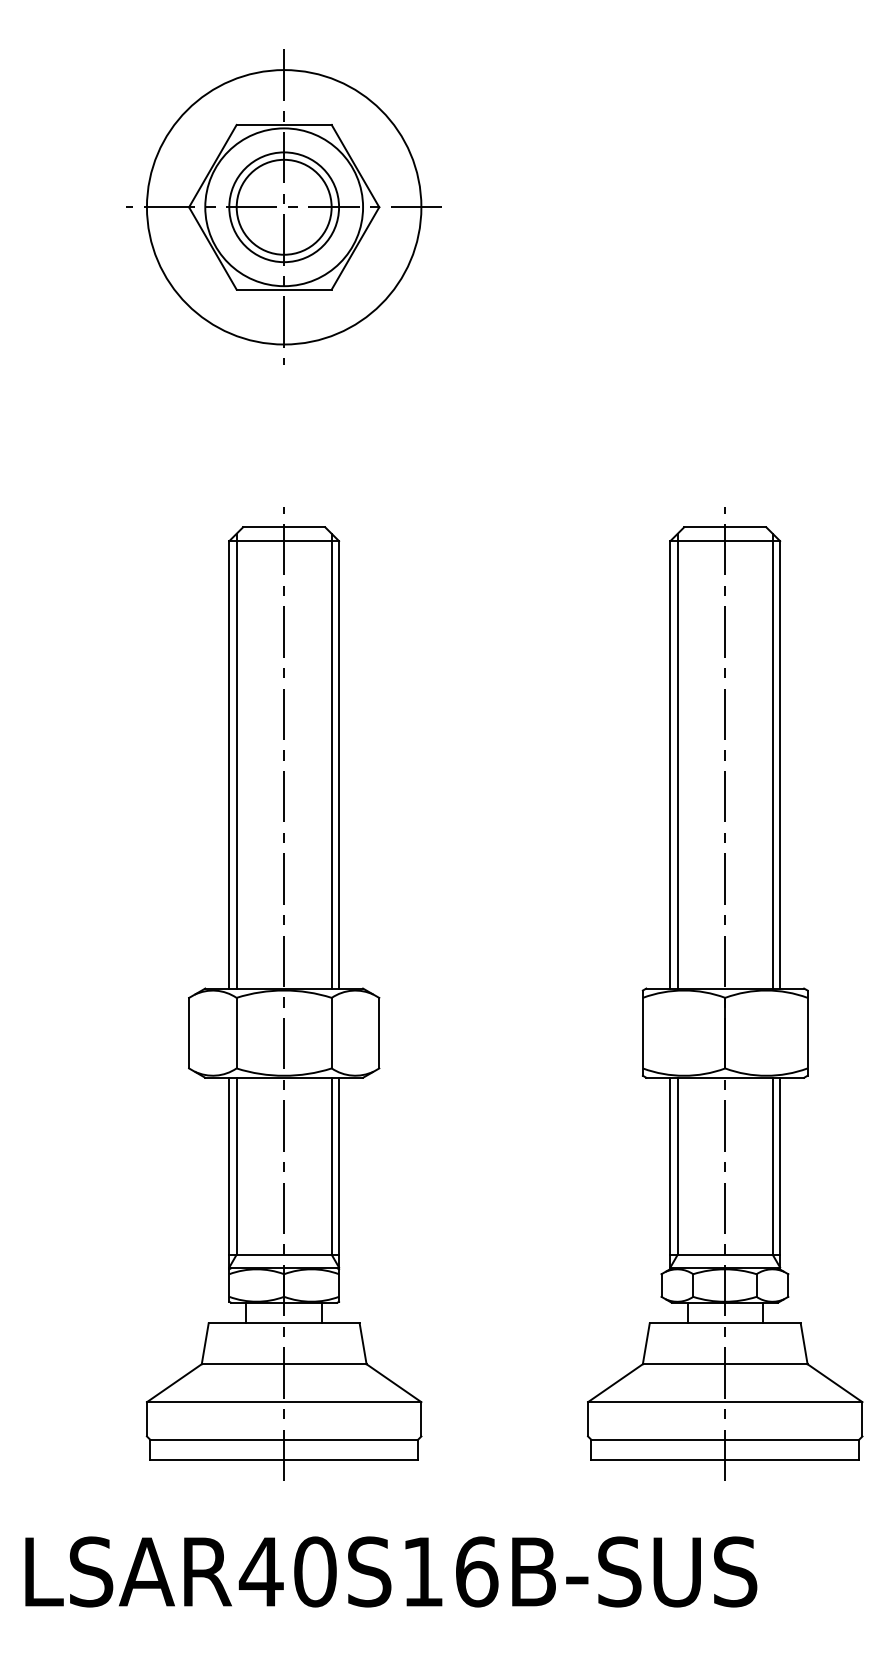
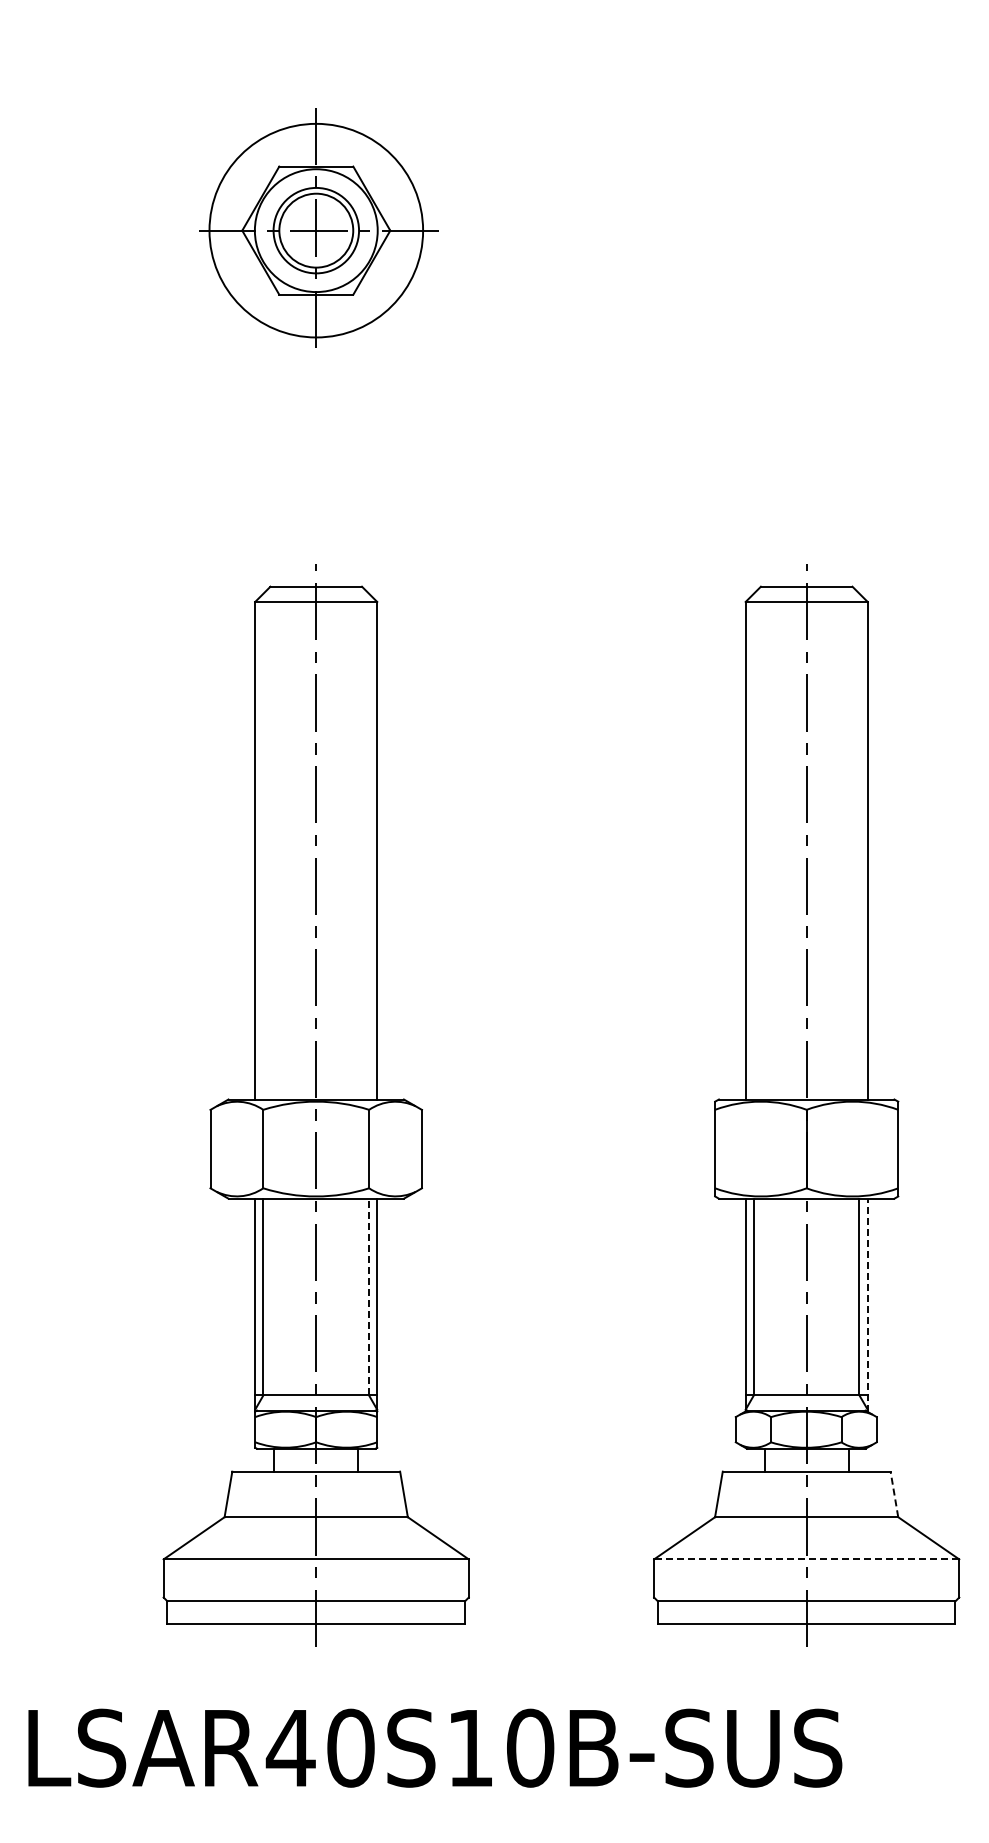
part: (284, 207) -> (316, 230), size x0.7
line: (236, 761) -> (263, 846), removed
line: (332, 761) -> (369, 846), removed
line: (677, 761) -> (753, 846), removed
line: (772, 761) -> (859, 846), removed
line: (332, 1165) -> (369, 1296), solid -> dashed
line: (779, 1173) -> (867, 1305), solid -> dashed
line: (804, 1342) -> (894, 1493), solid -> dashed
line: (725, 1402) -> (806, 1559), solid -> dashed
text: (476, 1571) -> (530, 1747), LSAR40S16B-SUS -> LSAR40S10B-SUS

